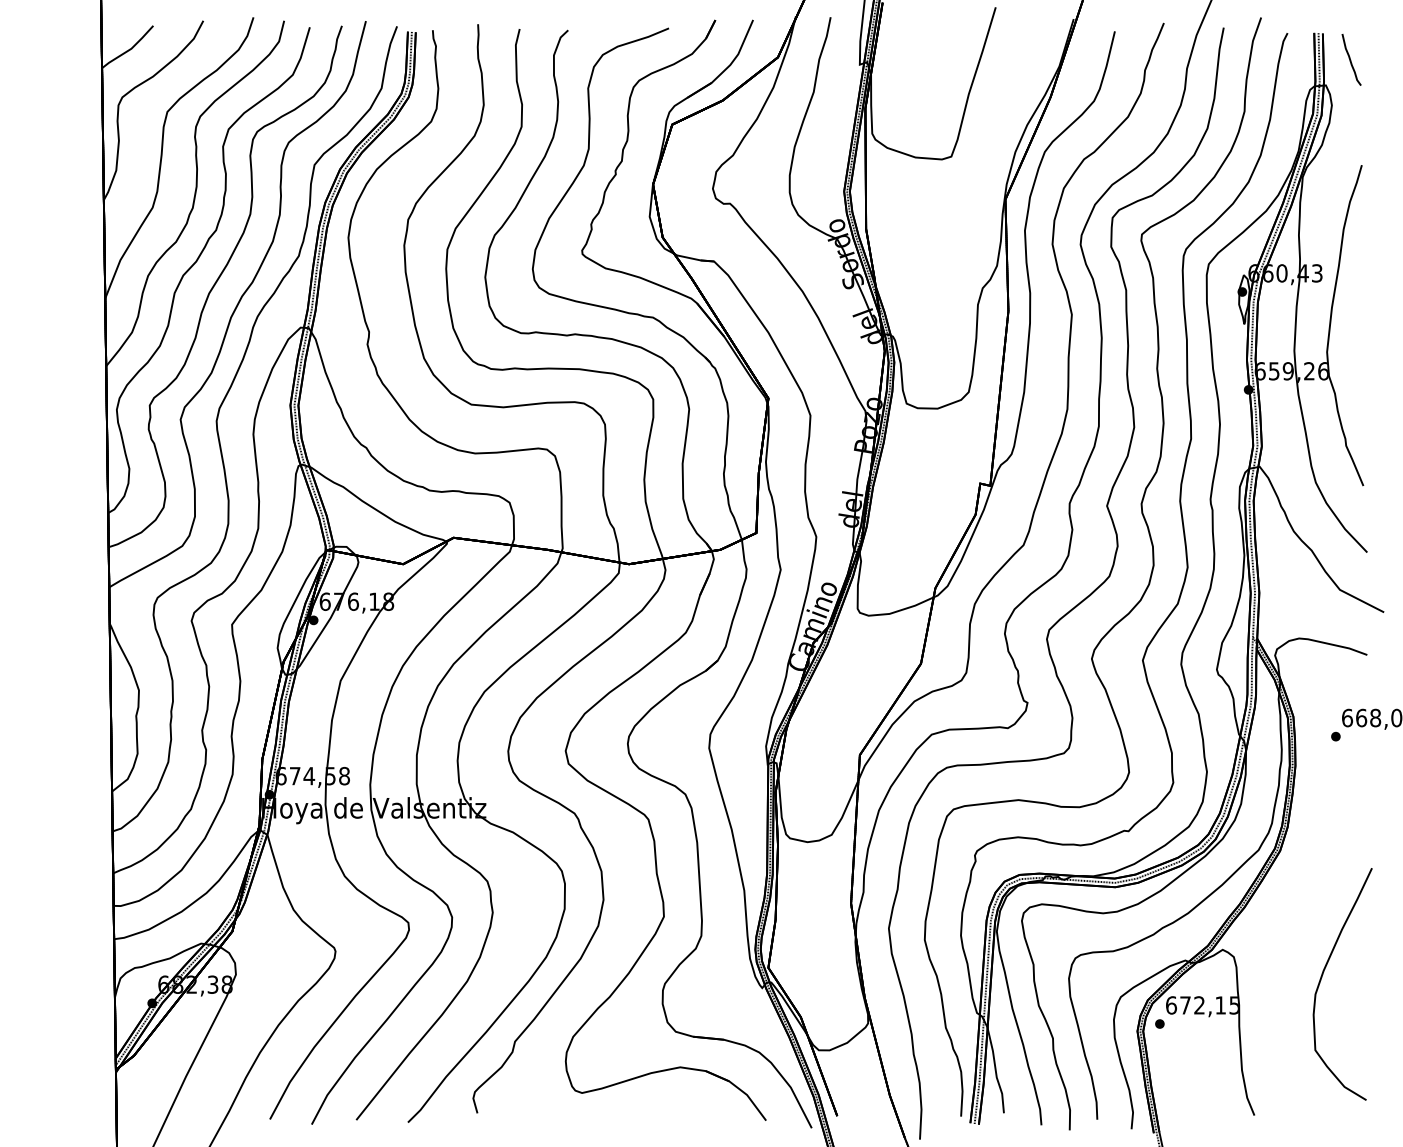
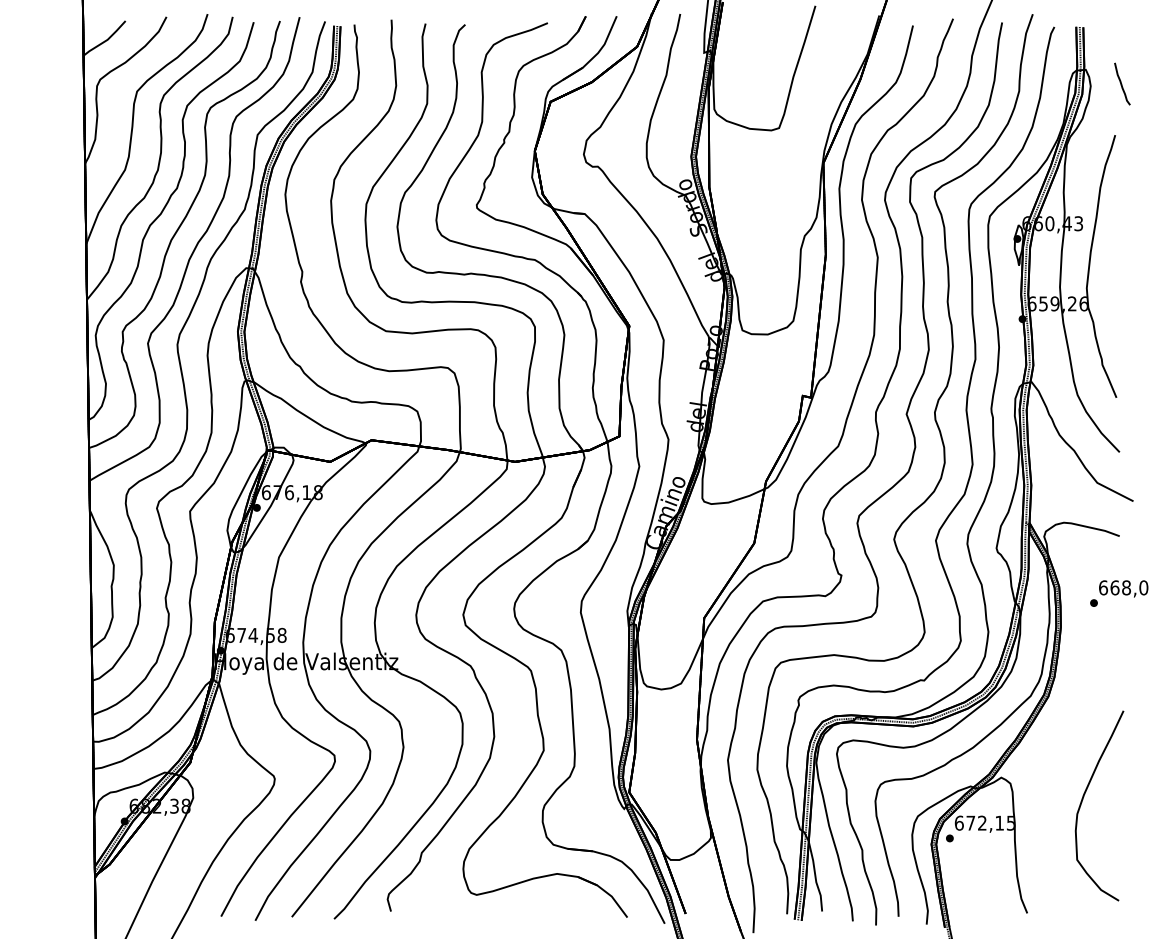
curve: (1350, 59) -> (1121, 83), moved

